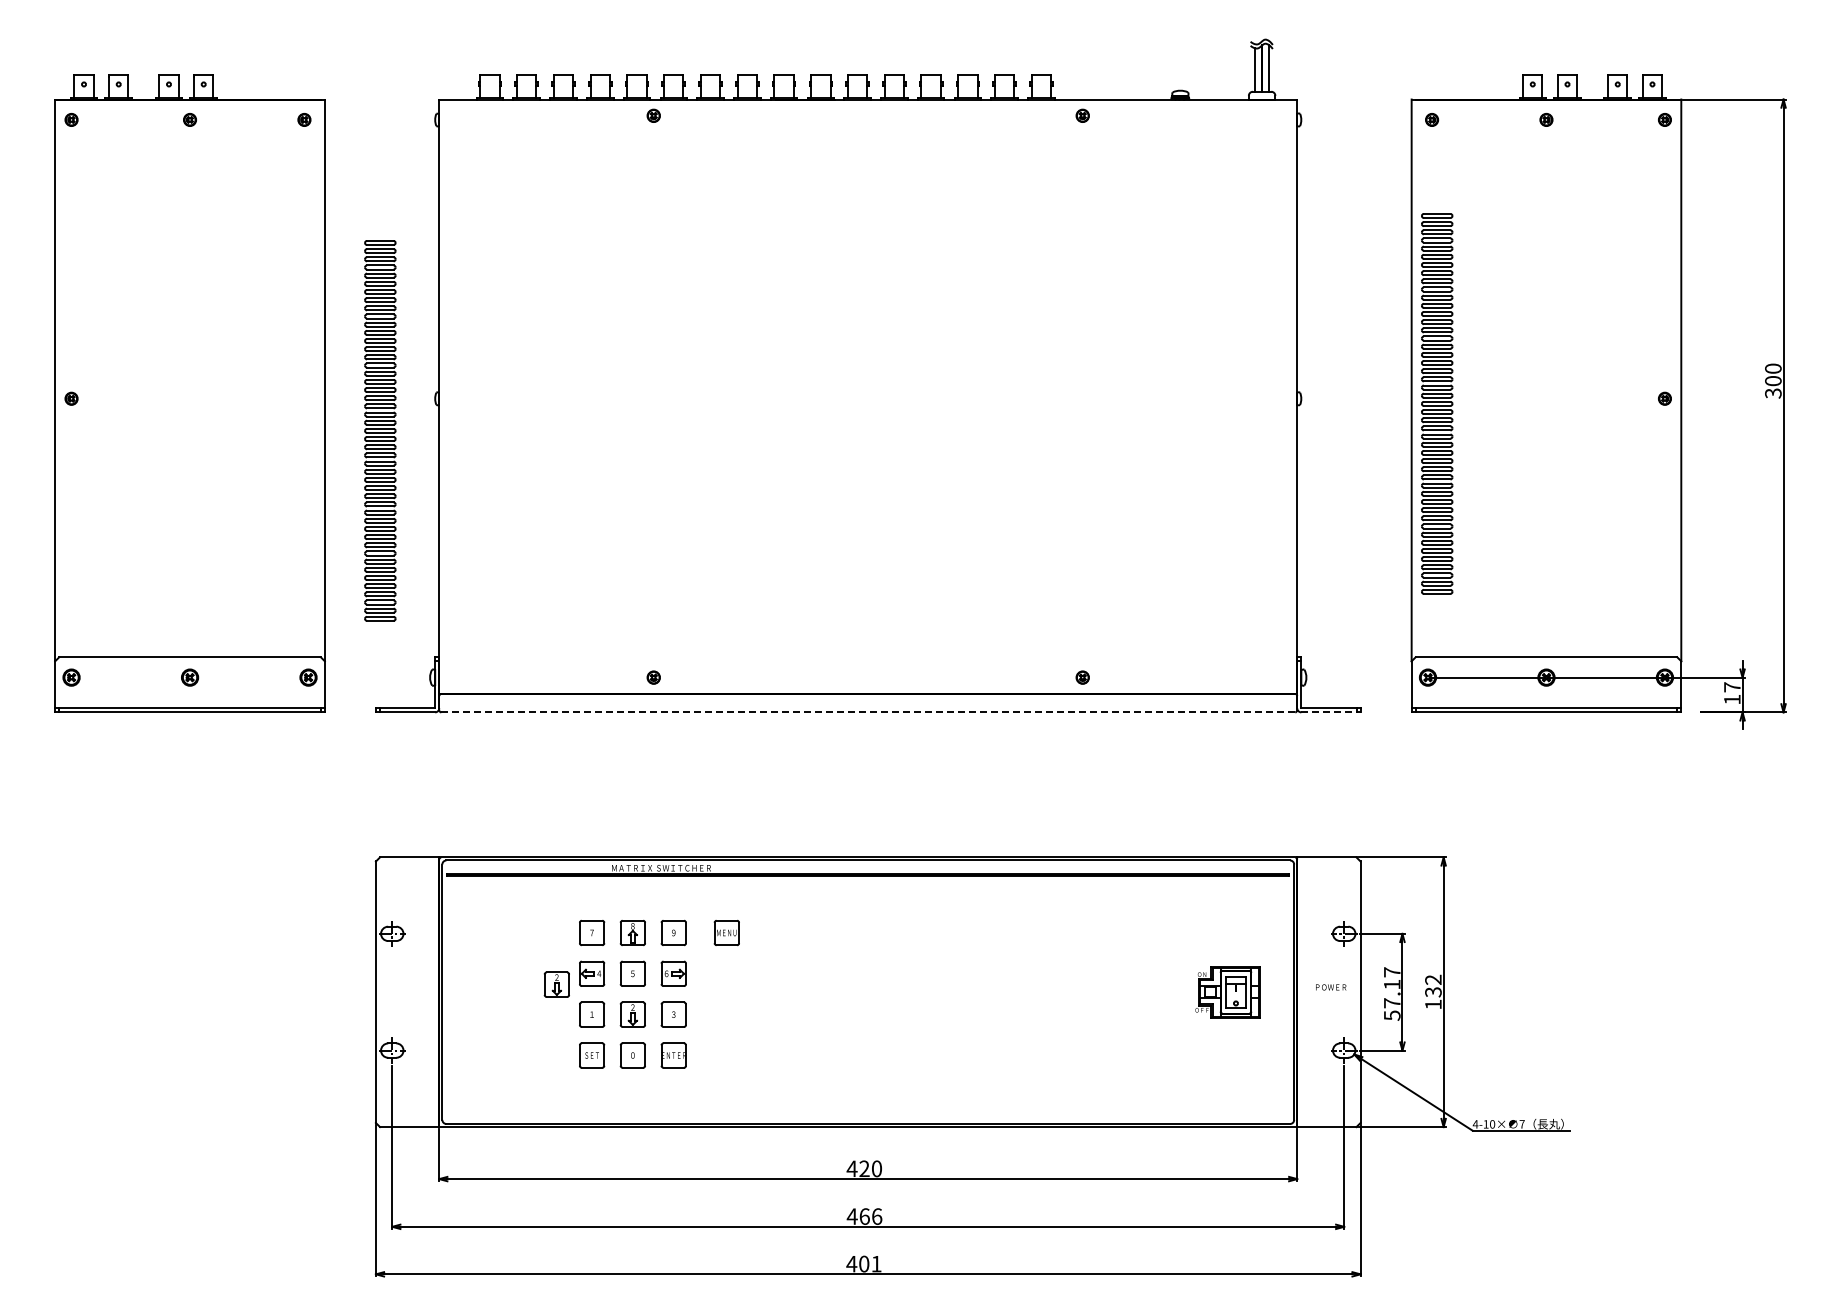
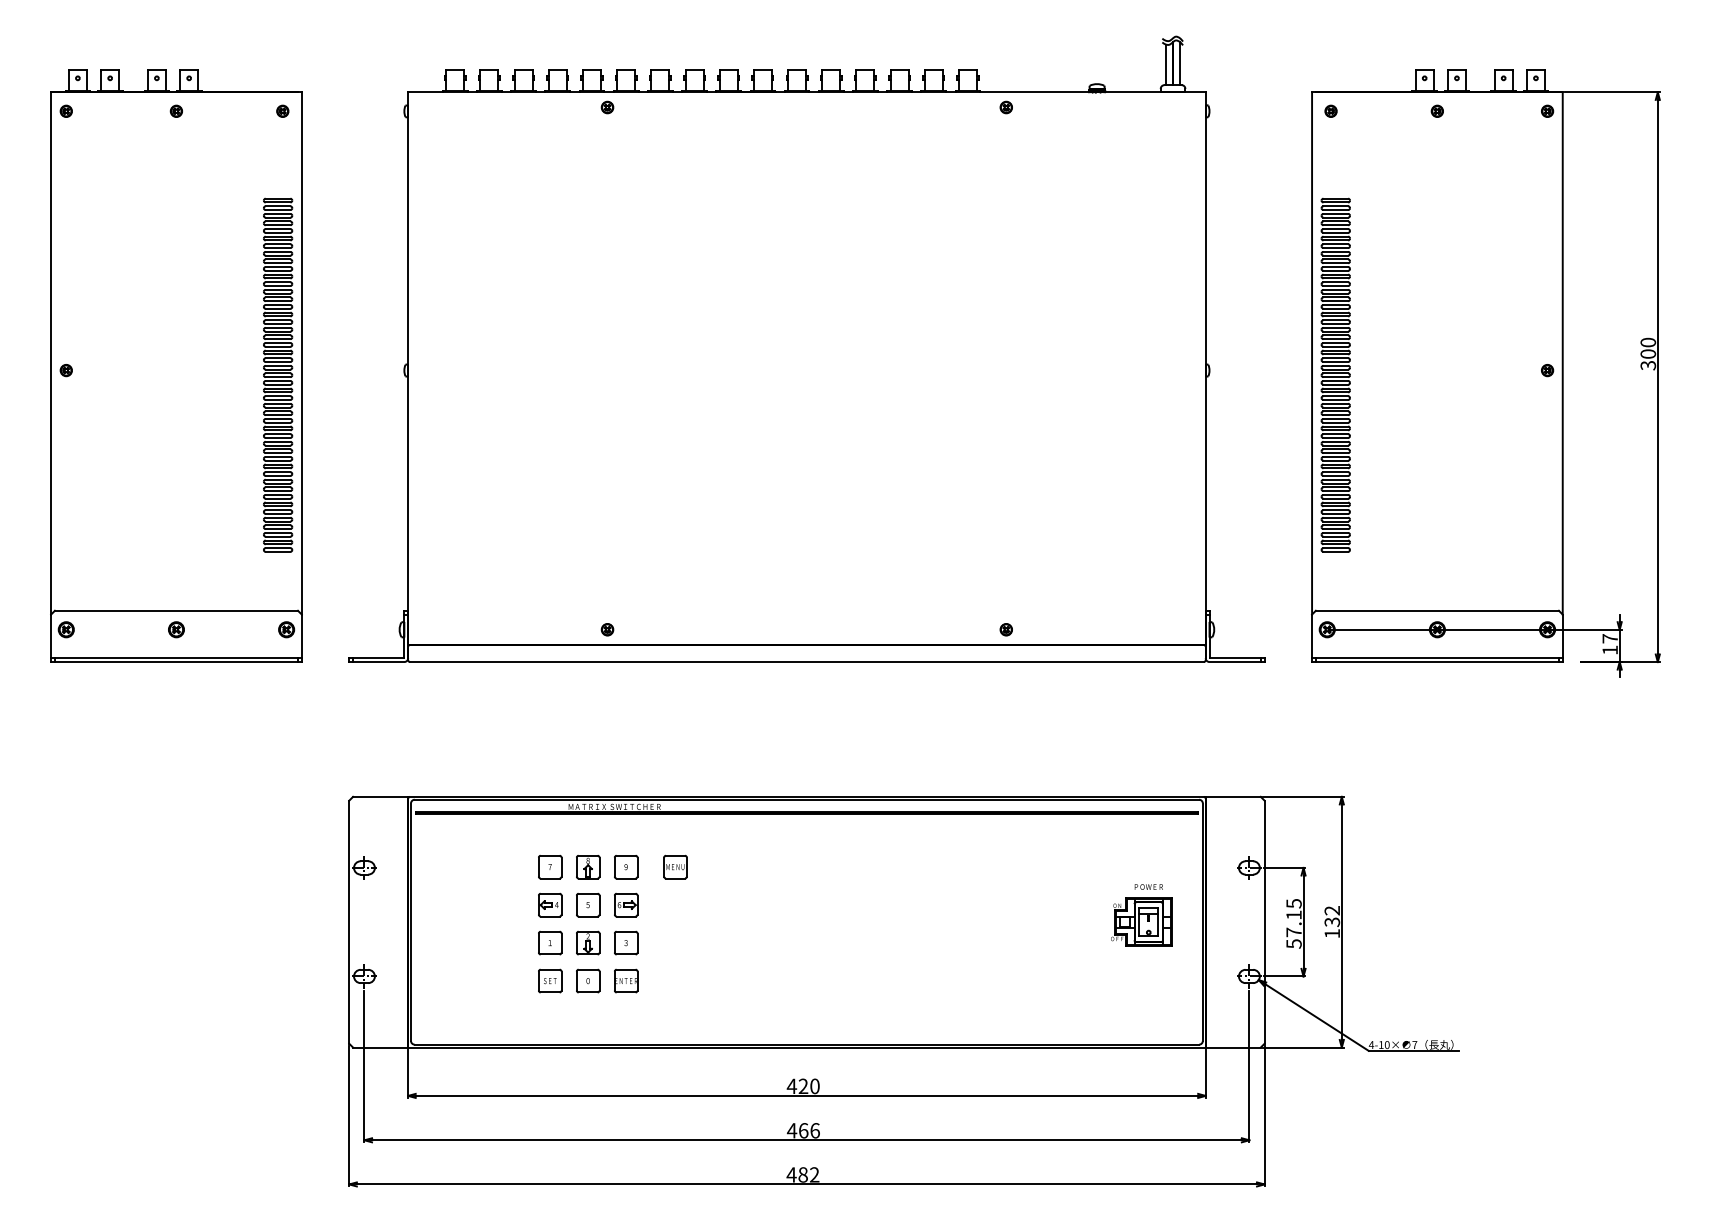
part: (380, 430) -> (278, 374), moved
line: (868, 712) -> (807, 662), dashed -> solid
line: (1330, 712) -> (1236, 662), dashed -> solid
text: (1392, 972) -> (1294, 903), 57.17 -> 57.15
part: (556, 984) -> (517, 915), removed
text: (1331, 987) -> (1149, 887), moved
text: (870, 1263) -> (809, 1174), 401 -> 482

